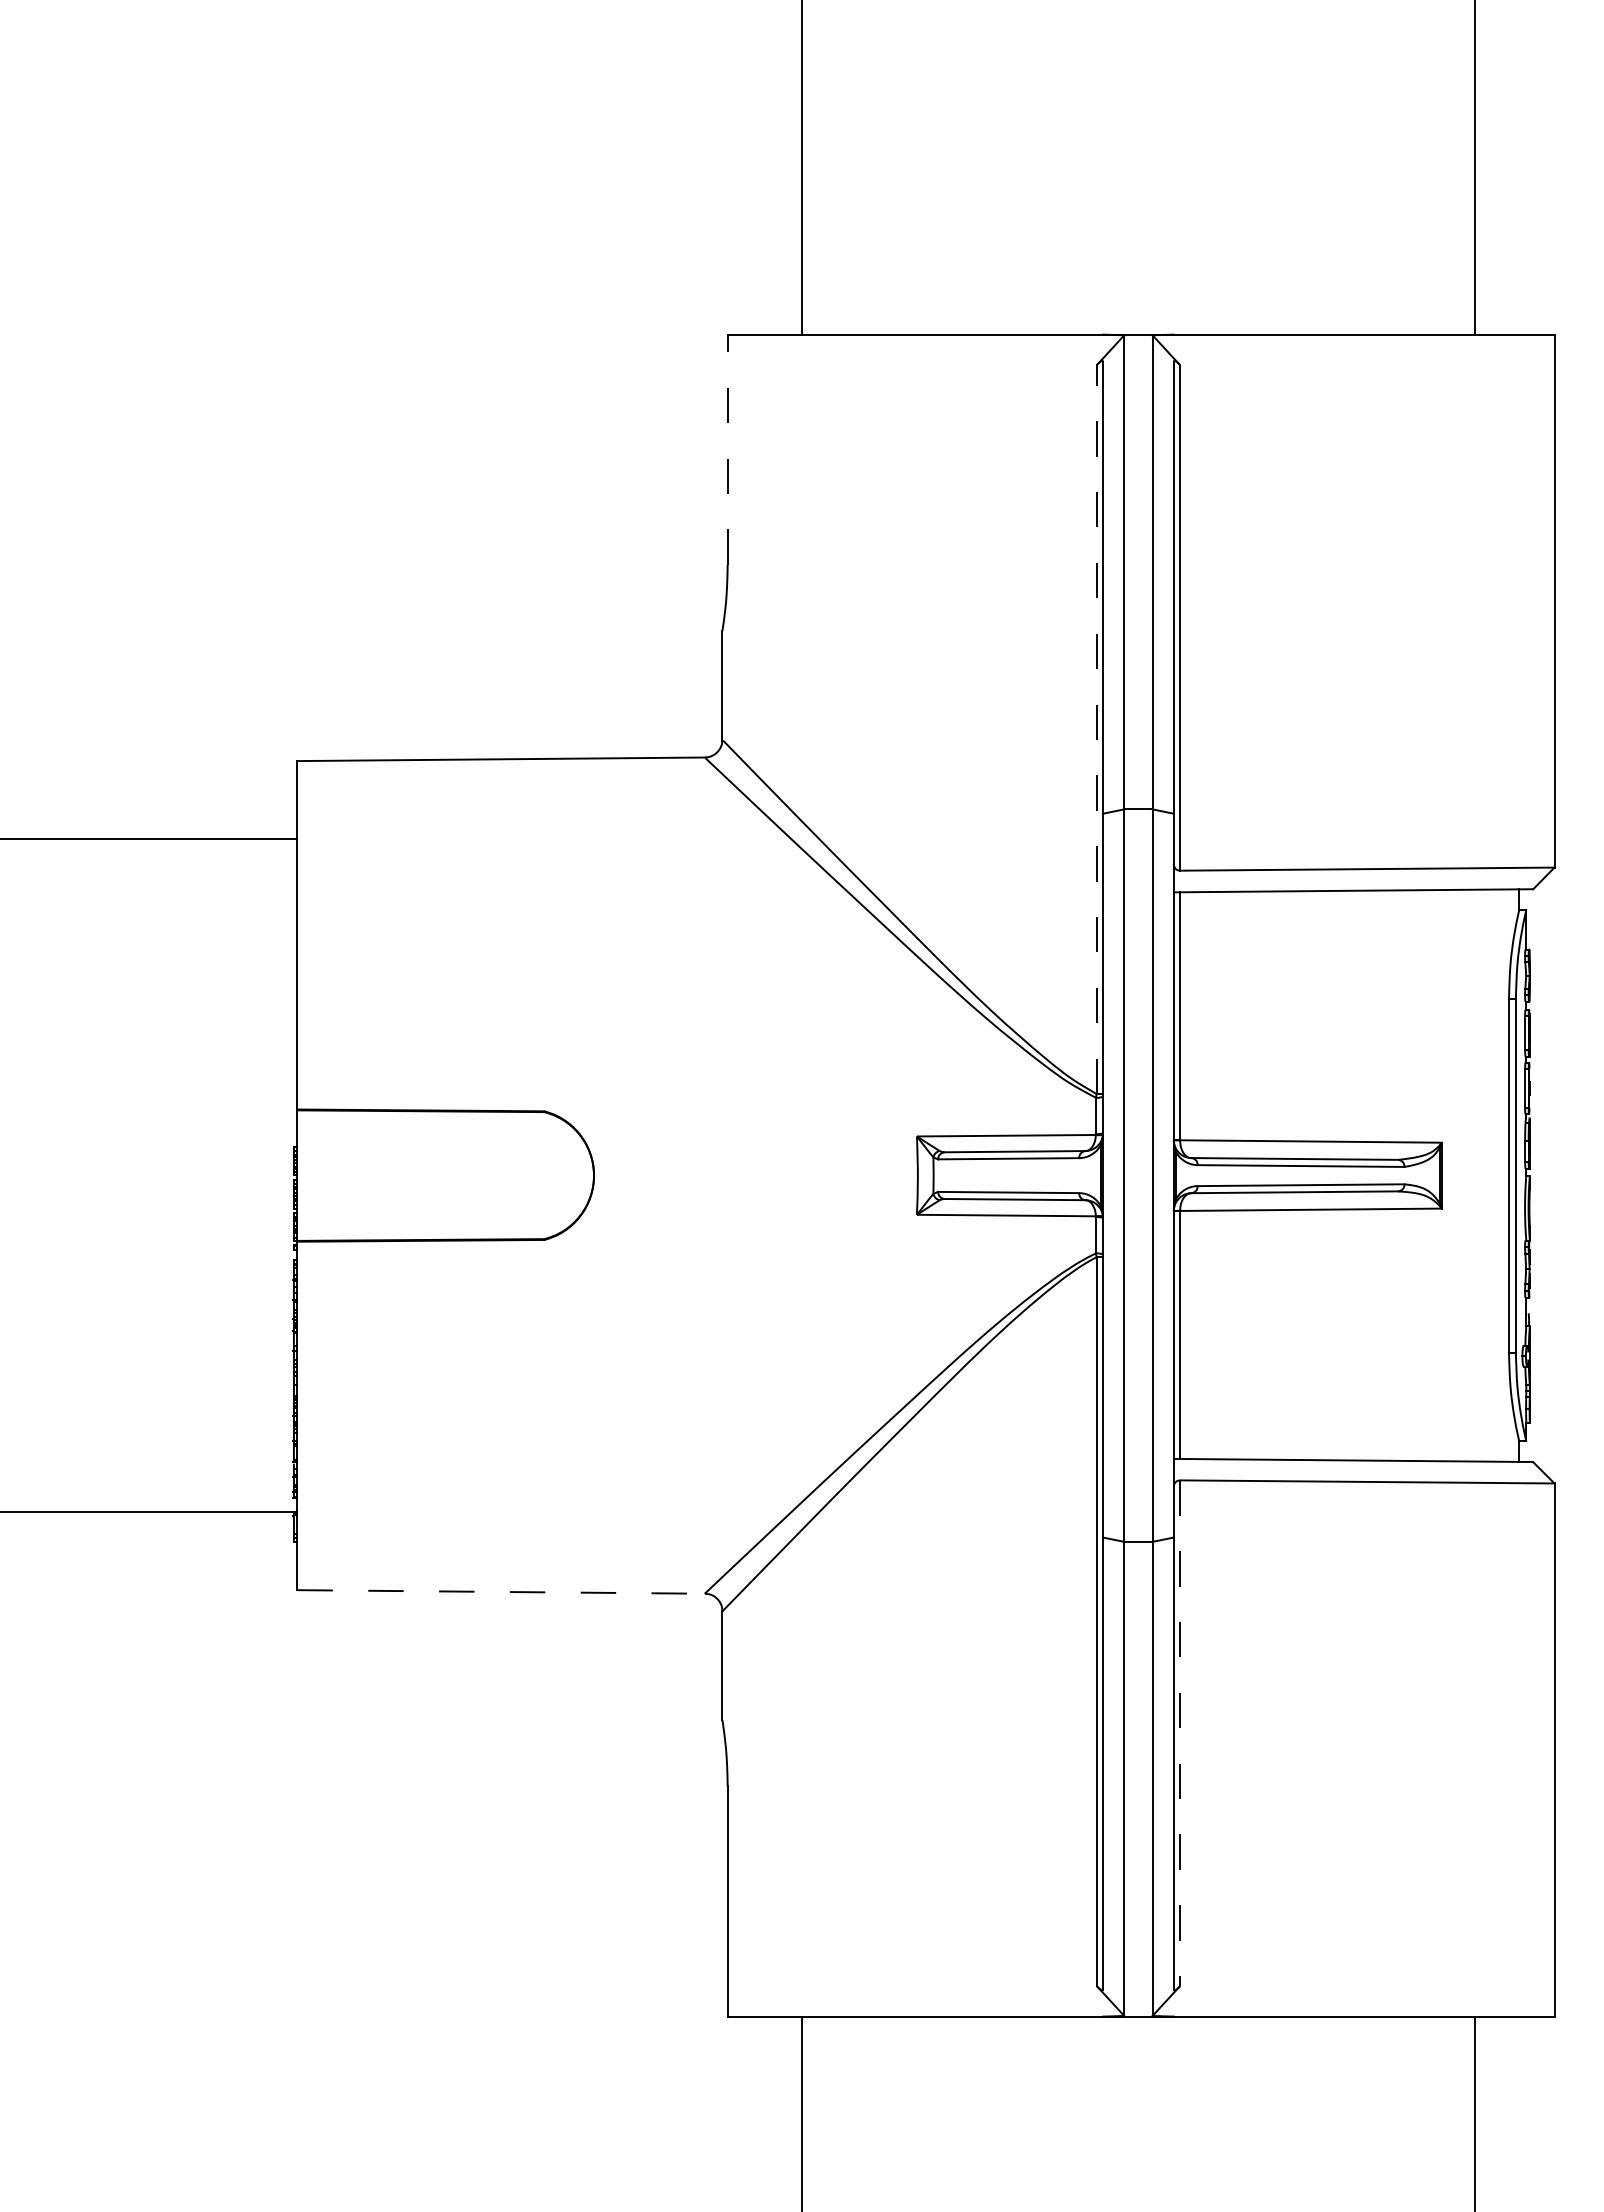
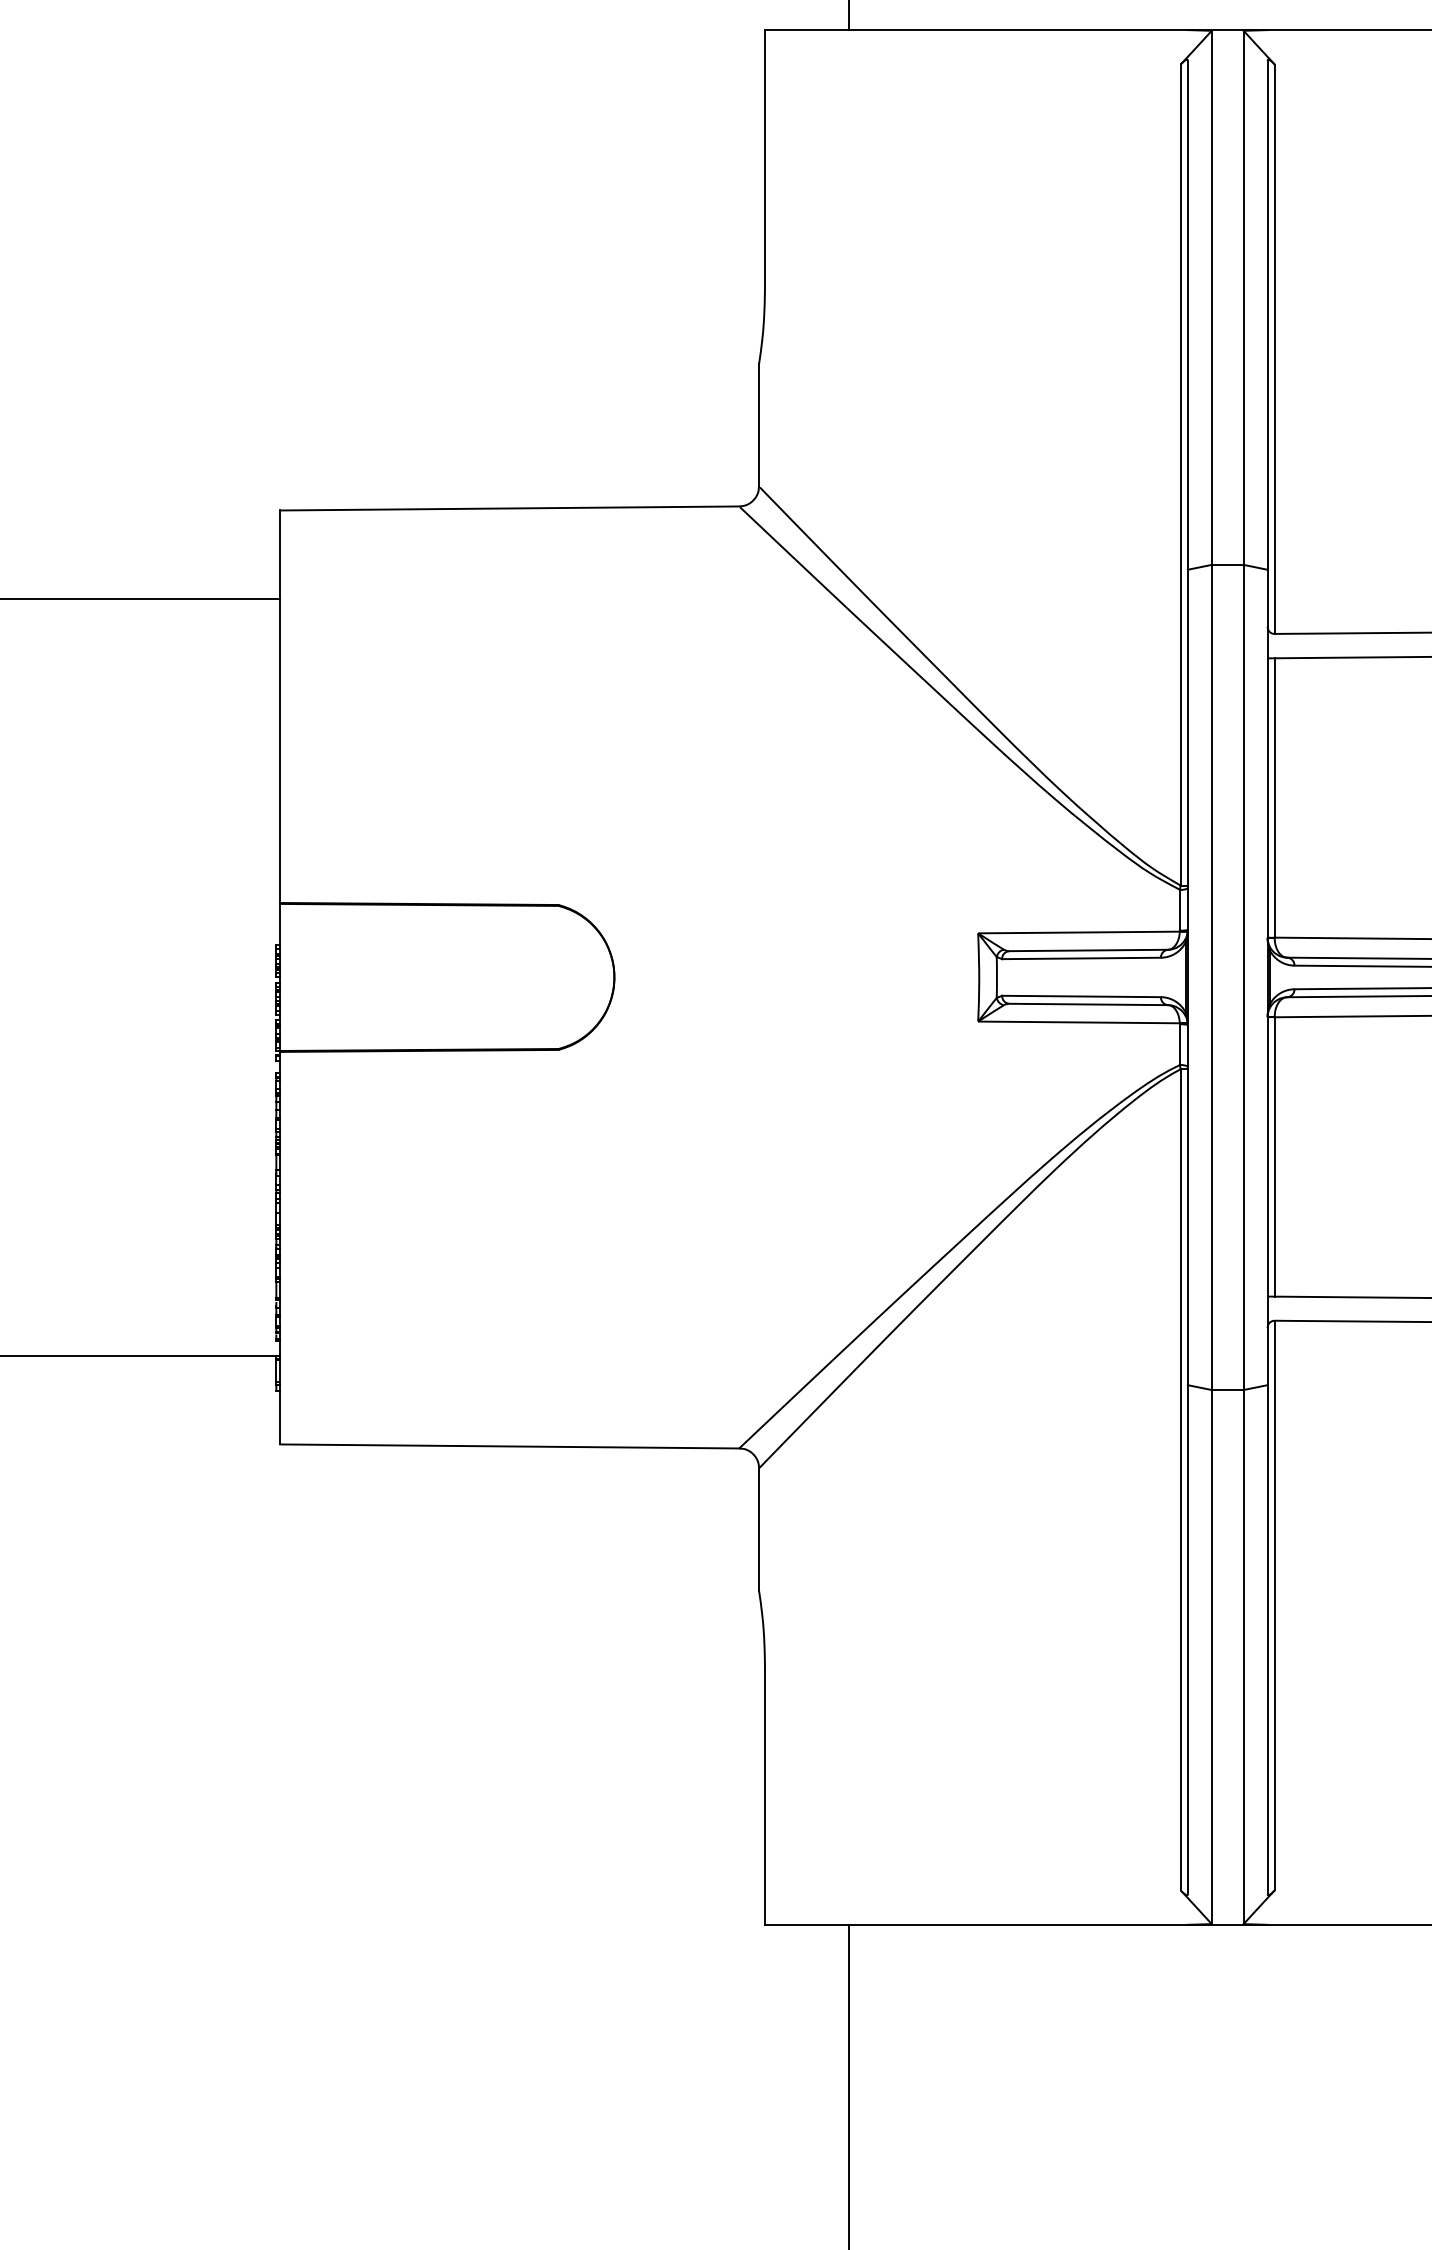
line: (727, 449) -> (764, 159), dashed -> solid
line: (1096, 729) -> (1180, 474), dashed -> solid
line: (501, 1591) -> (510, 1445), dashed -> solid
line: (1180, 1733) -> (1275, 1605), dashed -> solid

